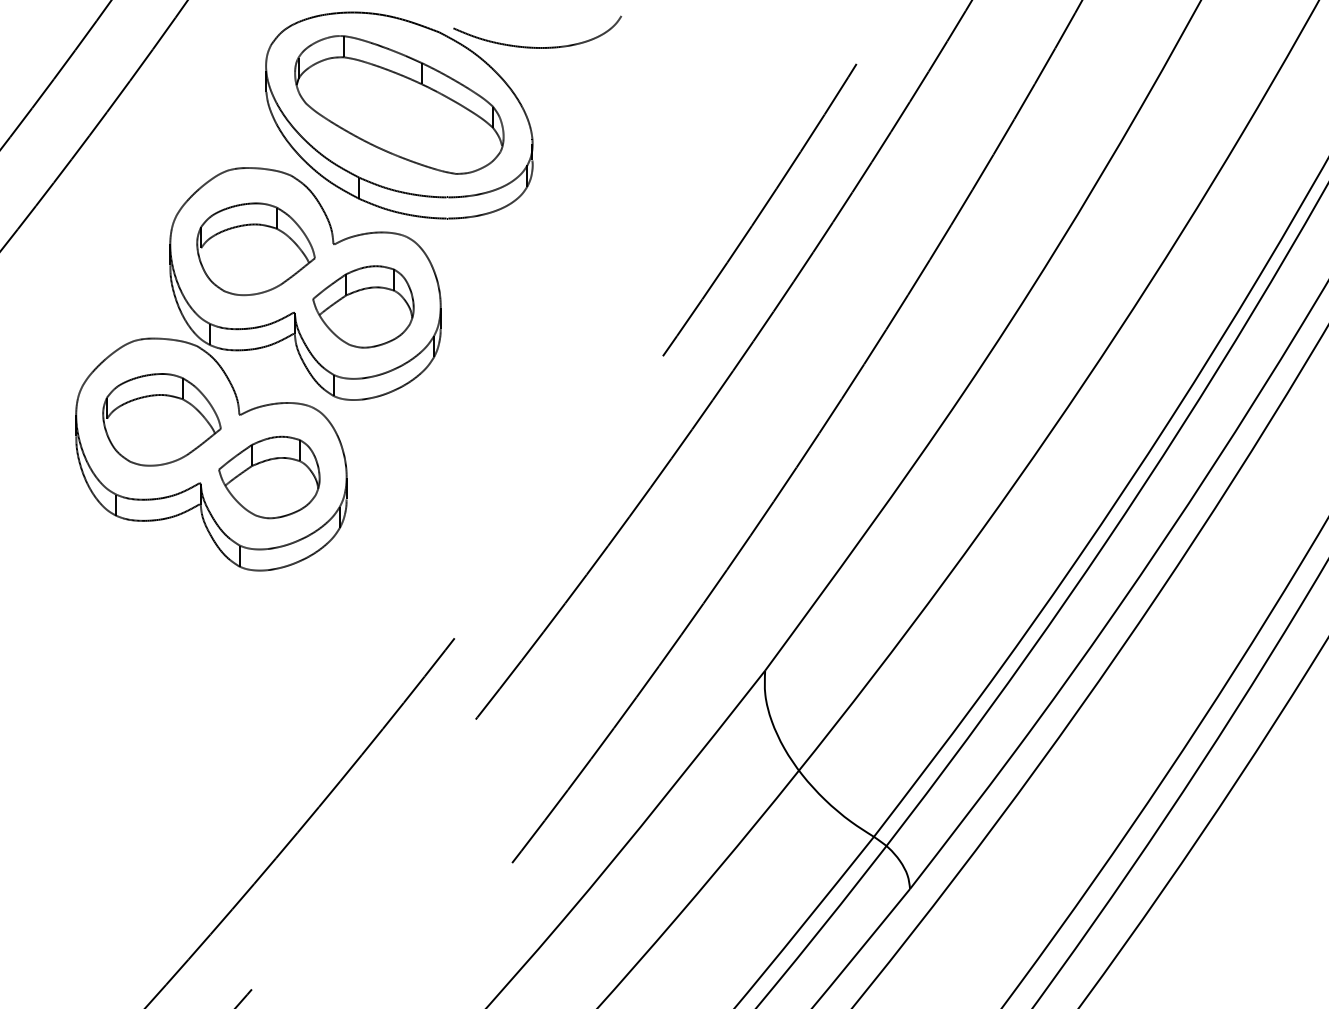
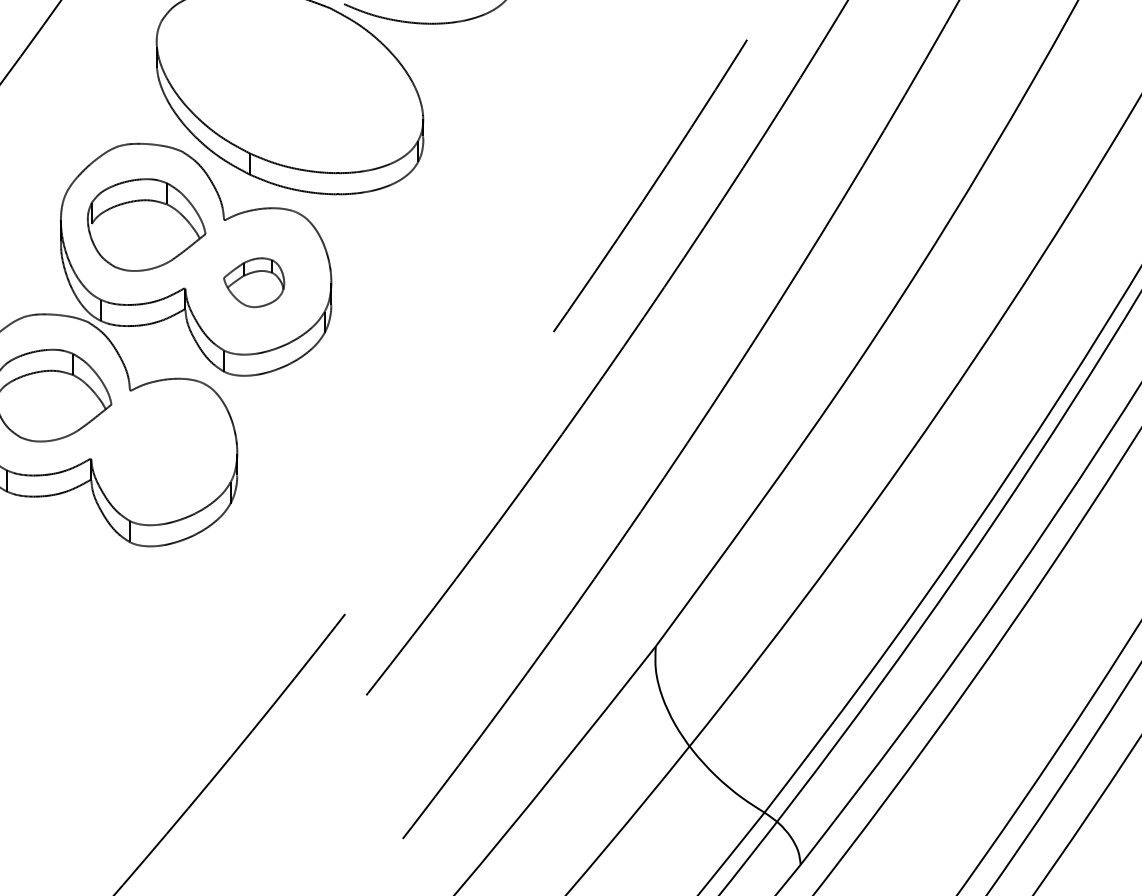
part: (399, 104) -> (290, 80), removed
part: (363, 306) -> (254, 282), size x0.6
part: (269, 477) -> (160, 453), removed

